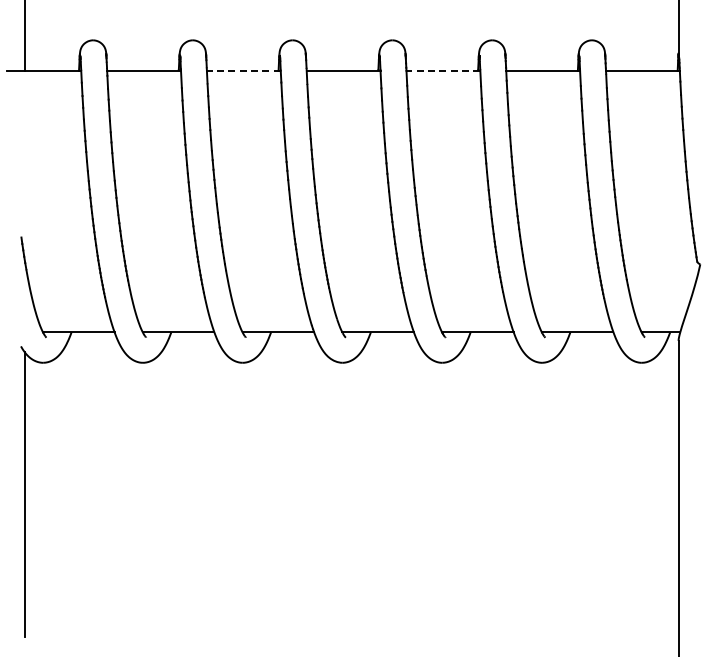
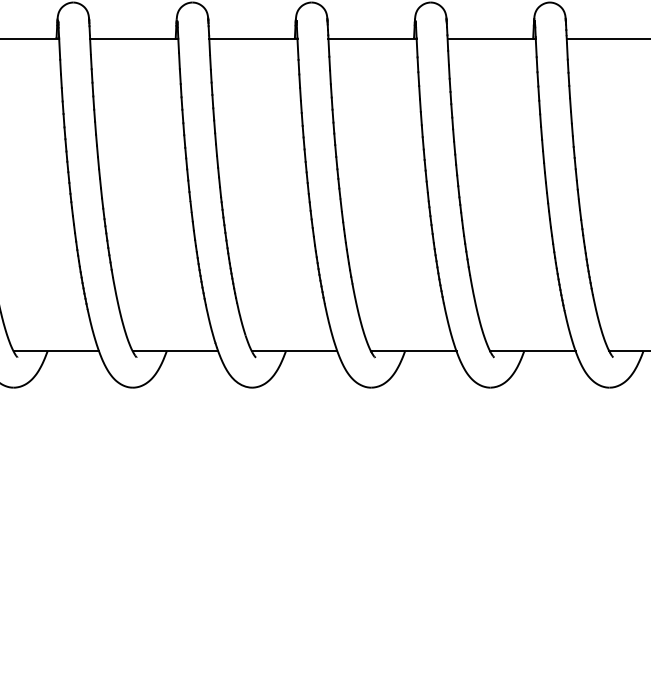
line: (243, 70) -> (133, 38), dashed -> solid
line: (443, 70) -> (372, 38), dashed -> solid

